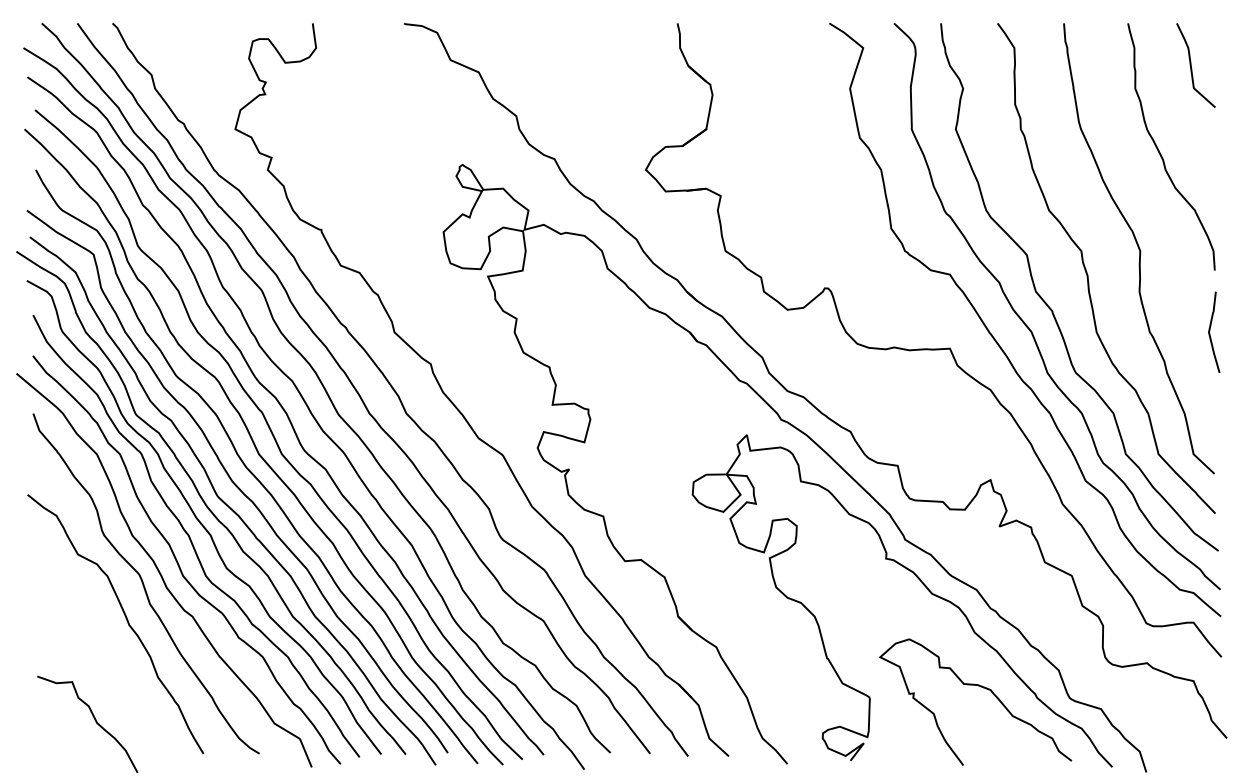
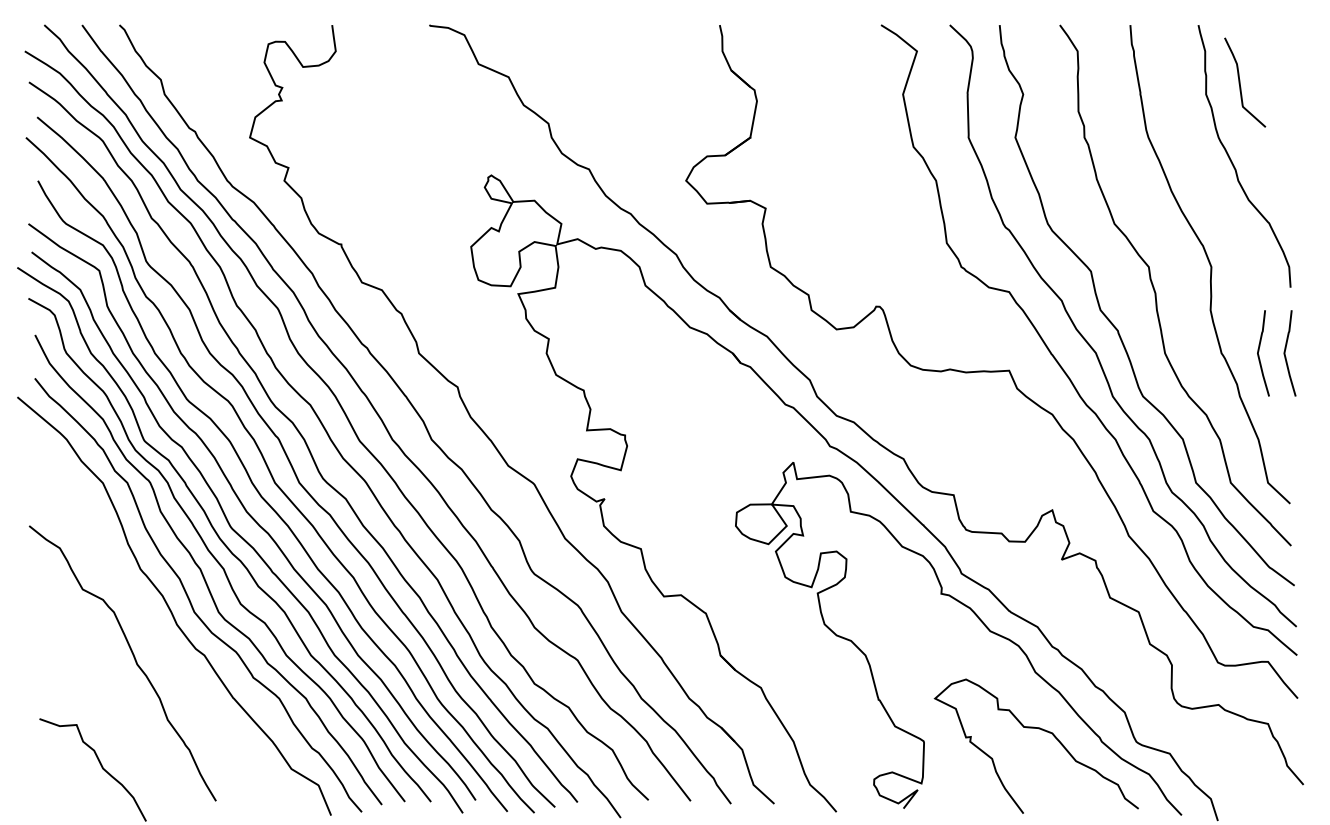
curve: (1191, 65) -> (1240, 82), moved
curve: (1185, 331) -> (1259, 352), added
curve: (144, 584) -> (153, 621), removed

